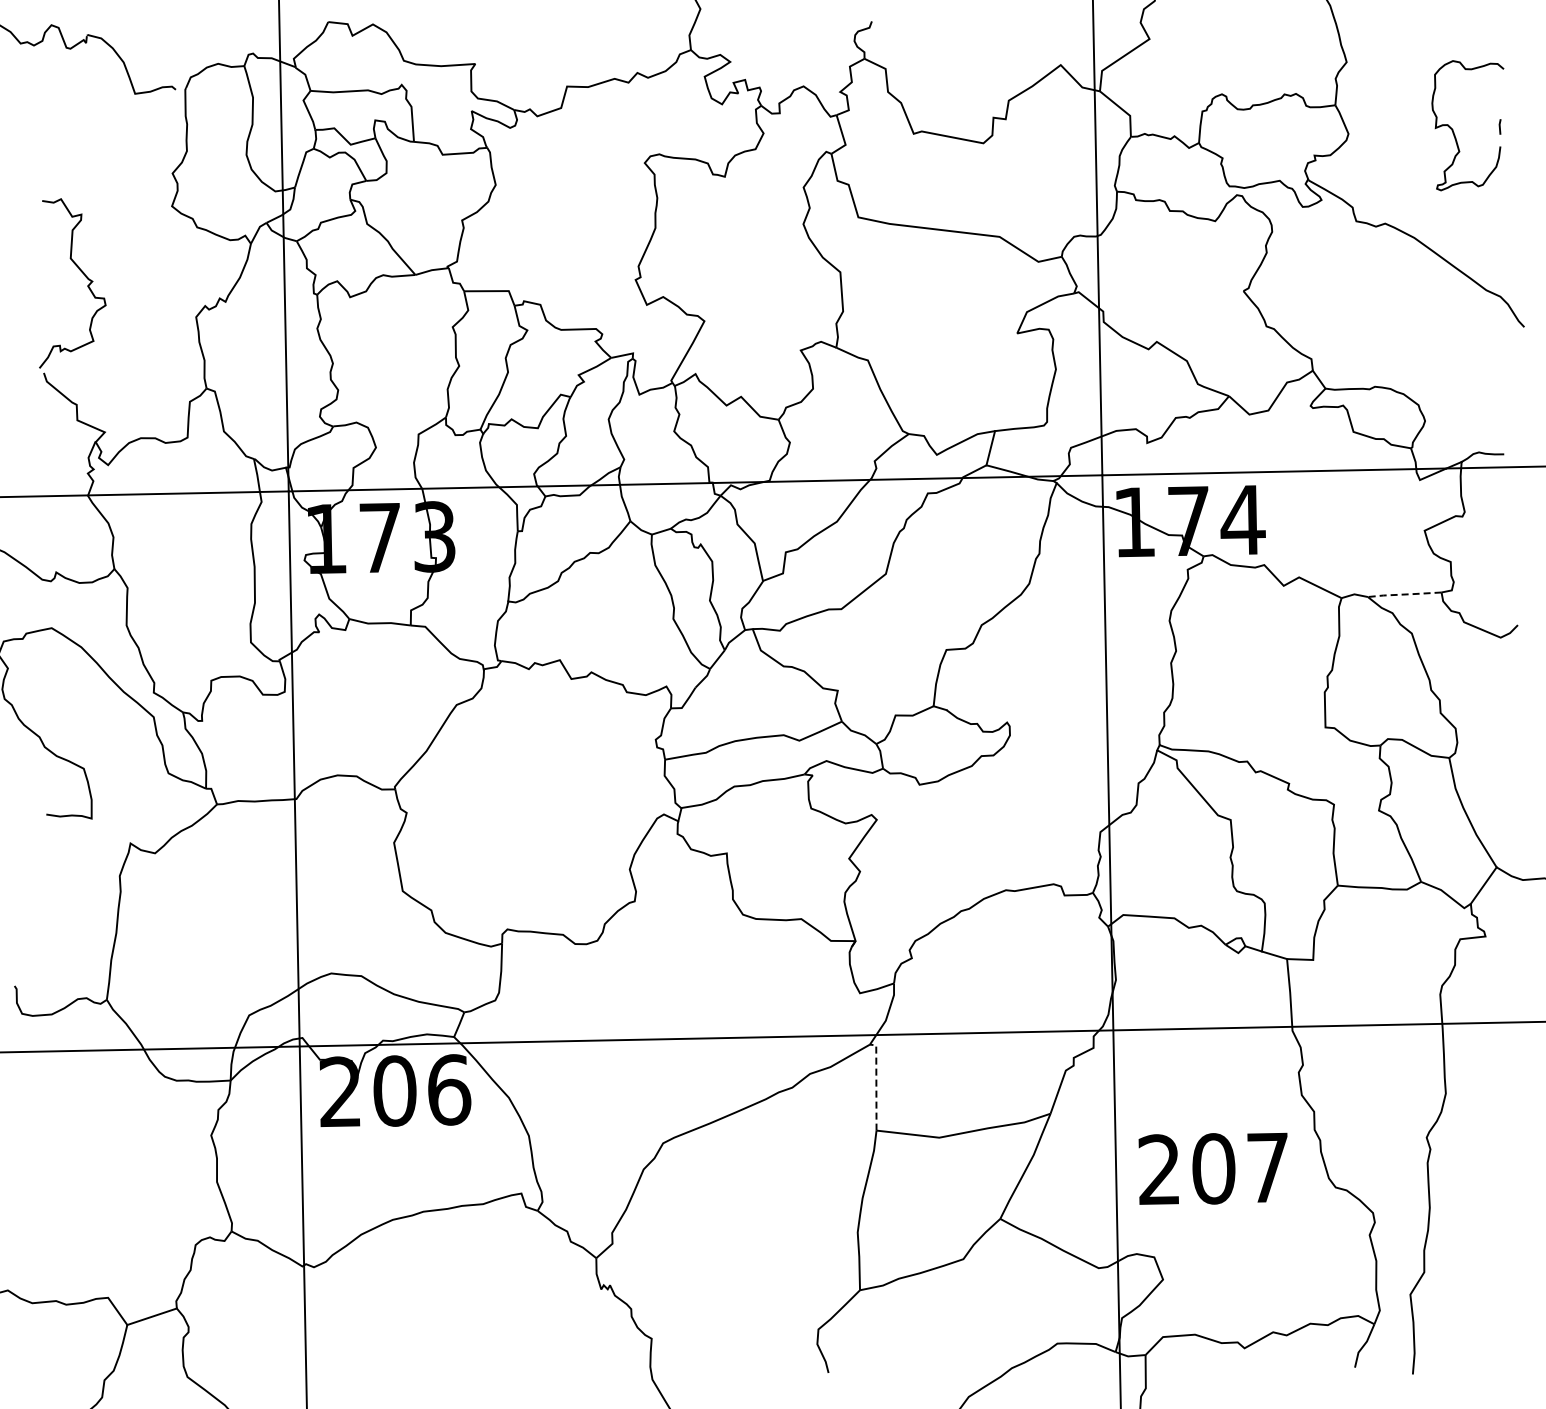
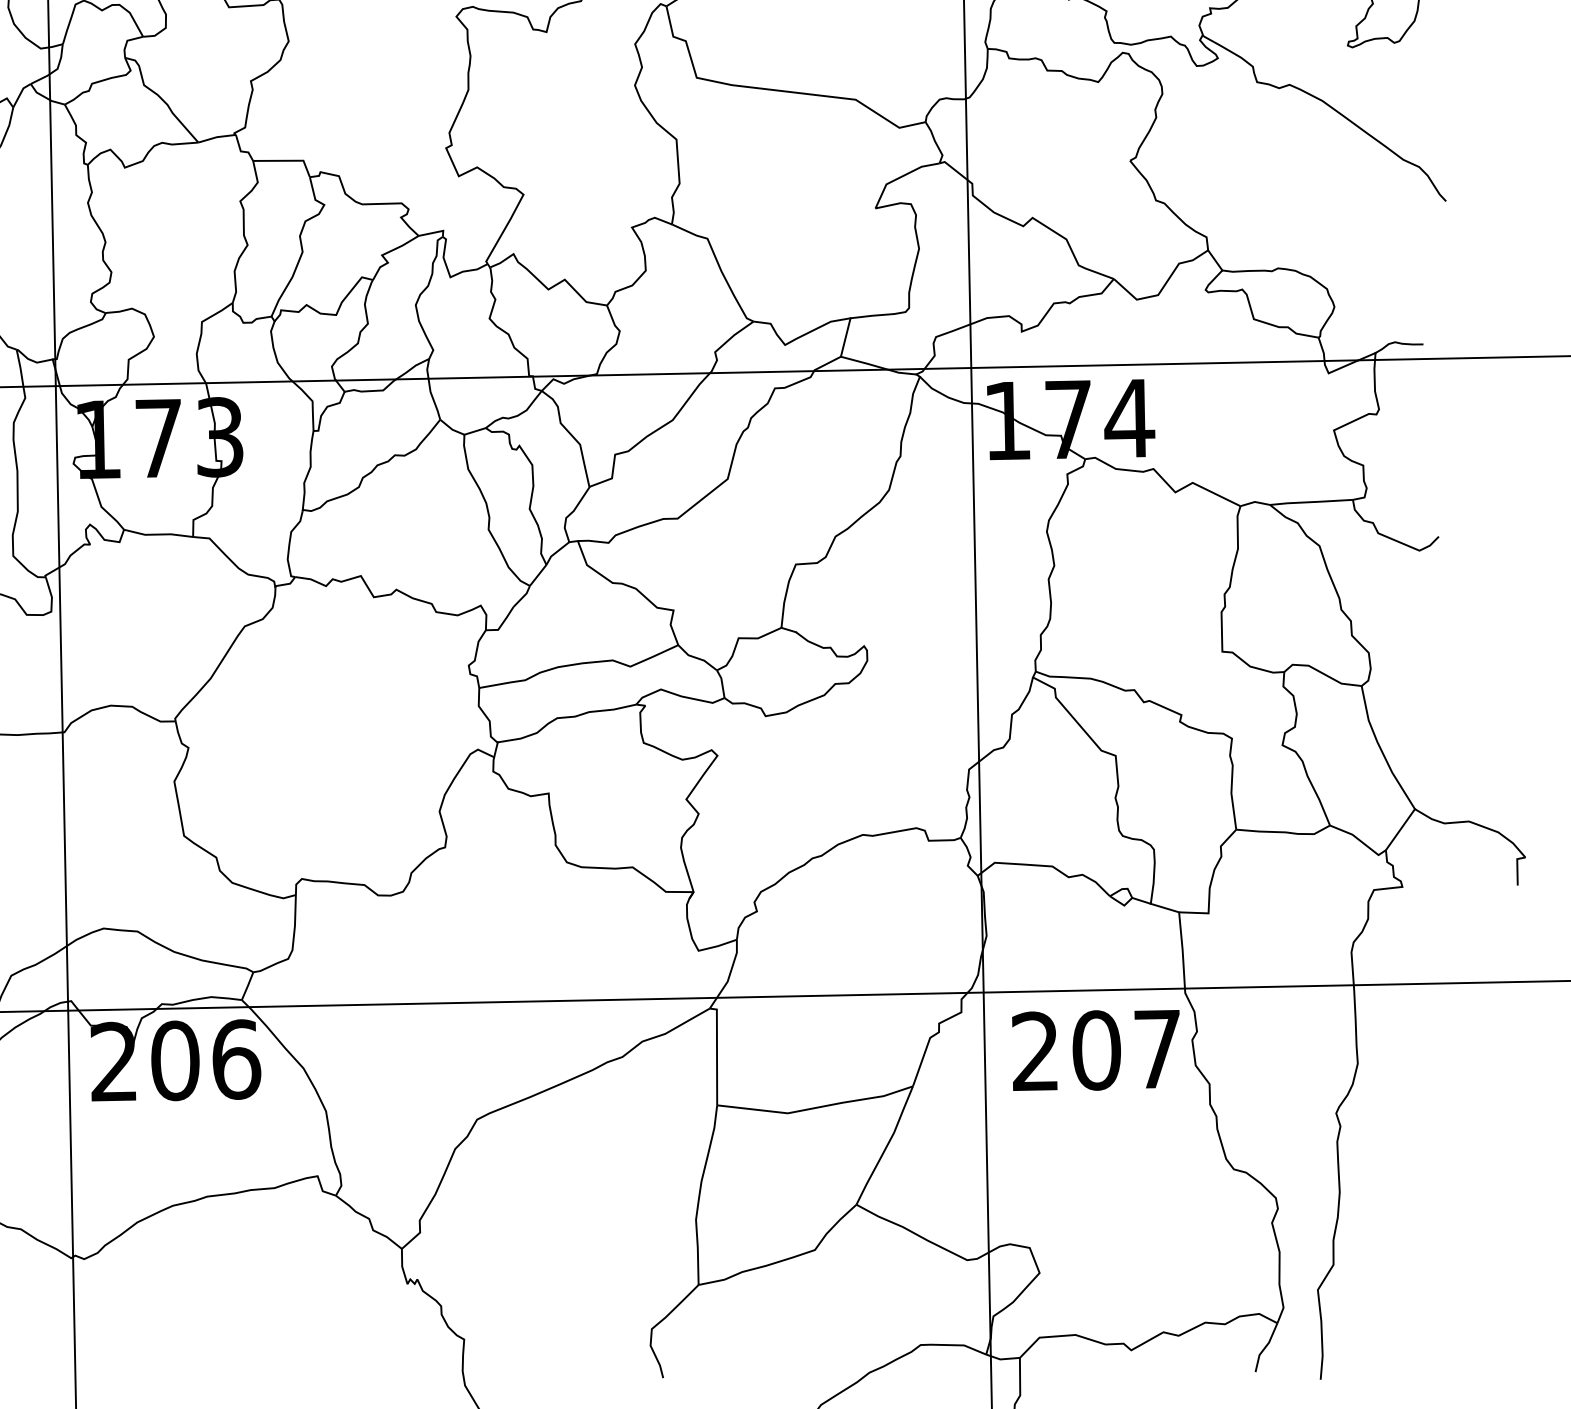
line: (1404, 594) -> (1311, 502), dashed -> solid
line: (876, 1084) -> (717, 1053), dashed -> solid
text: (1212, 1168) -> (1095, 1050), moved

